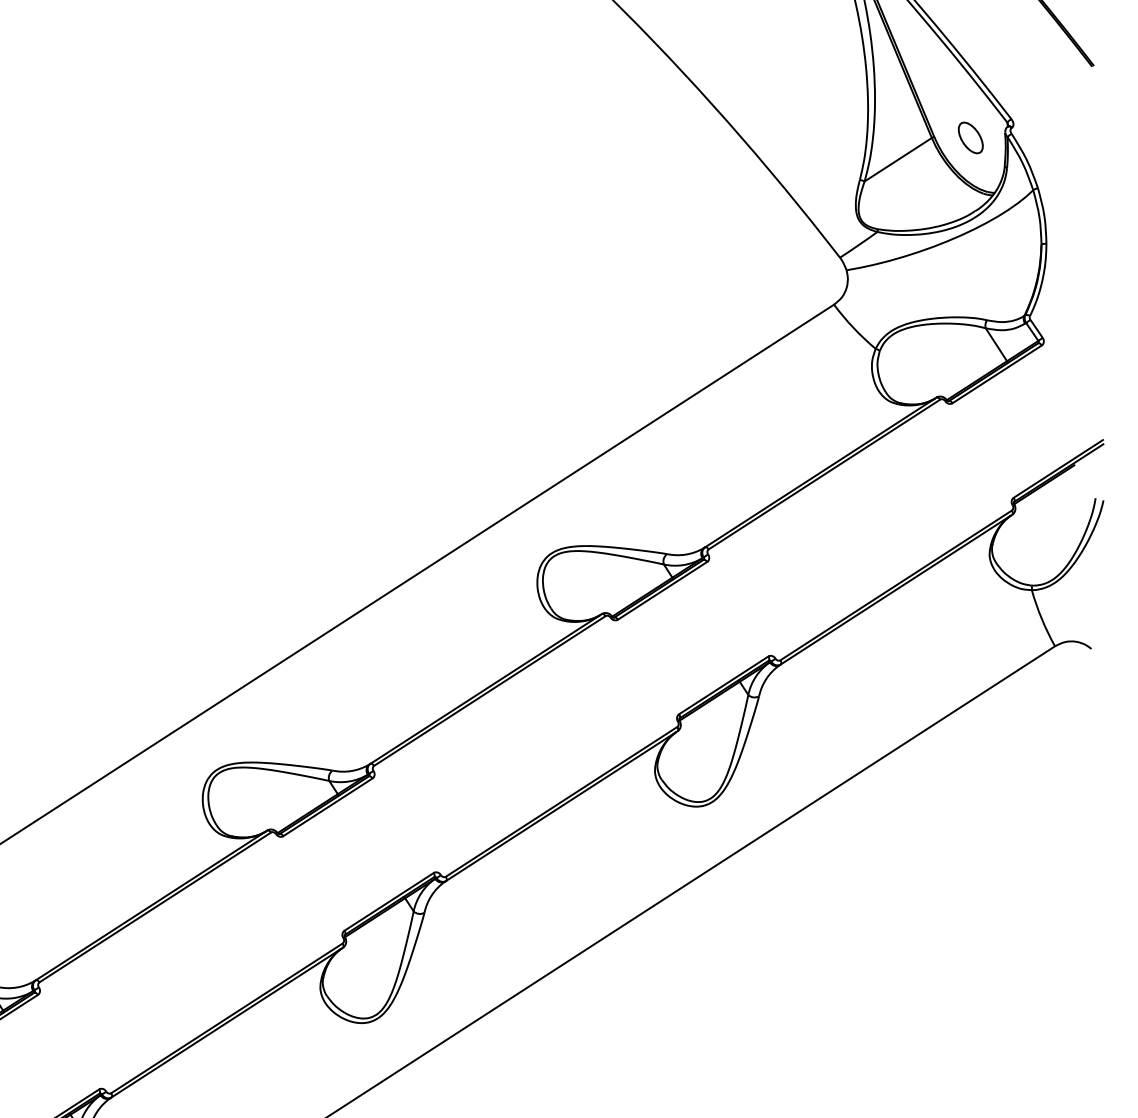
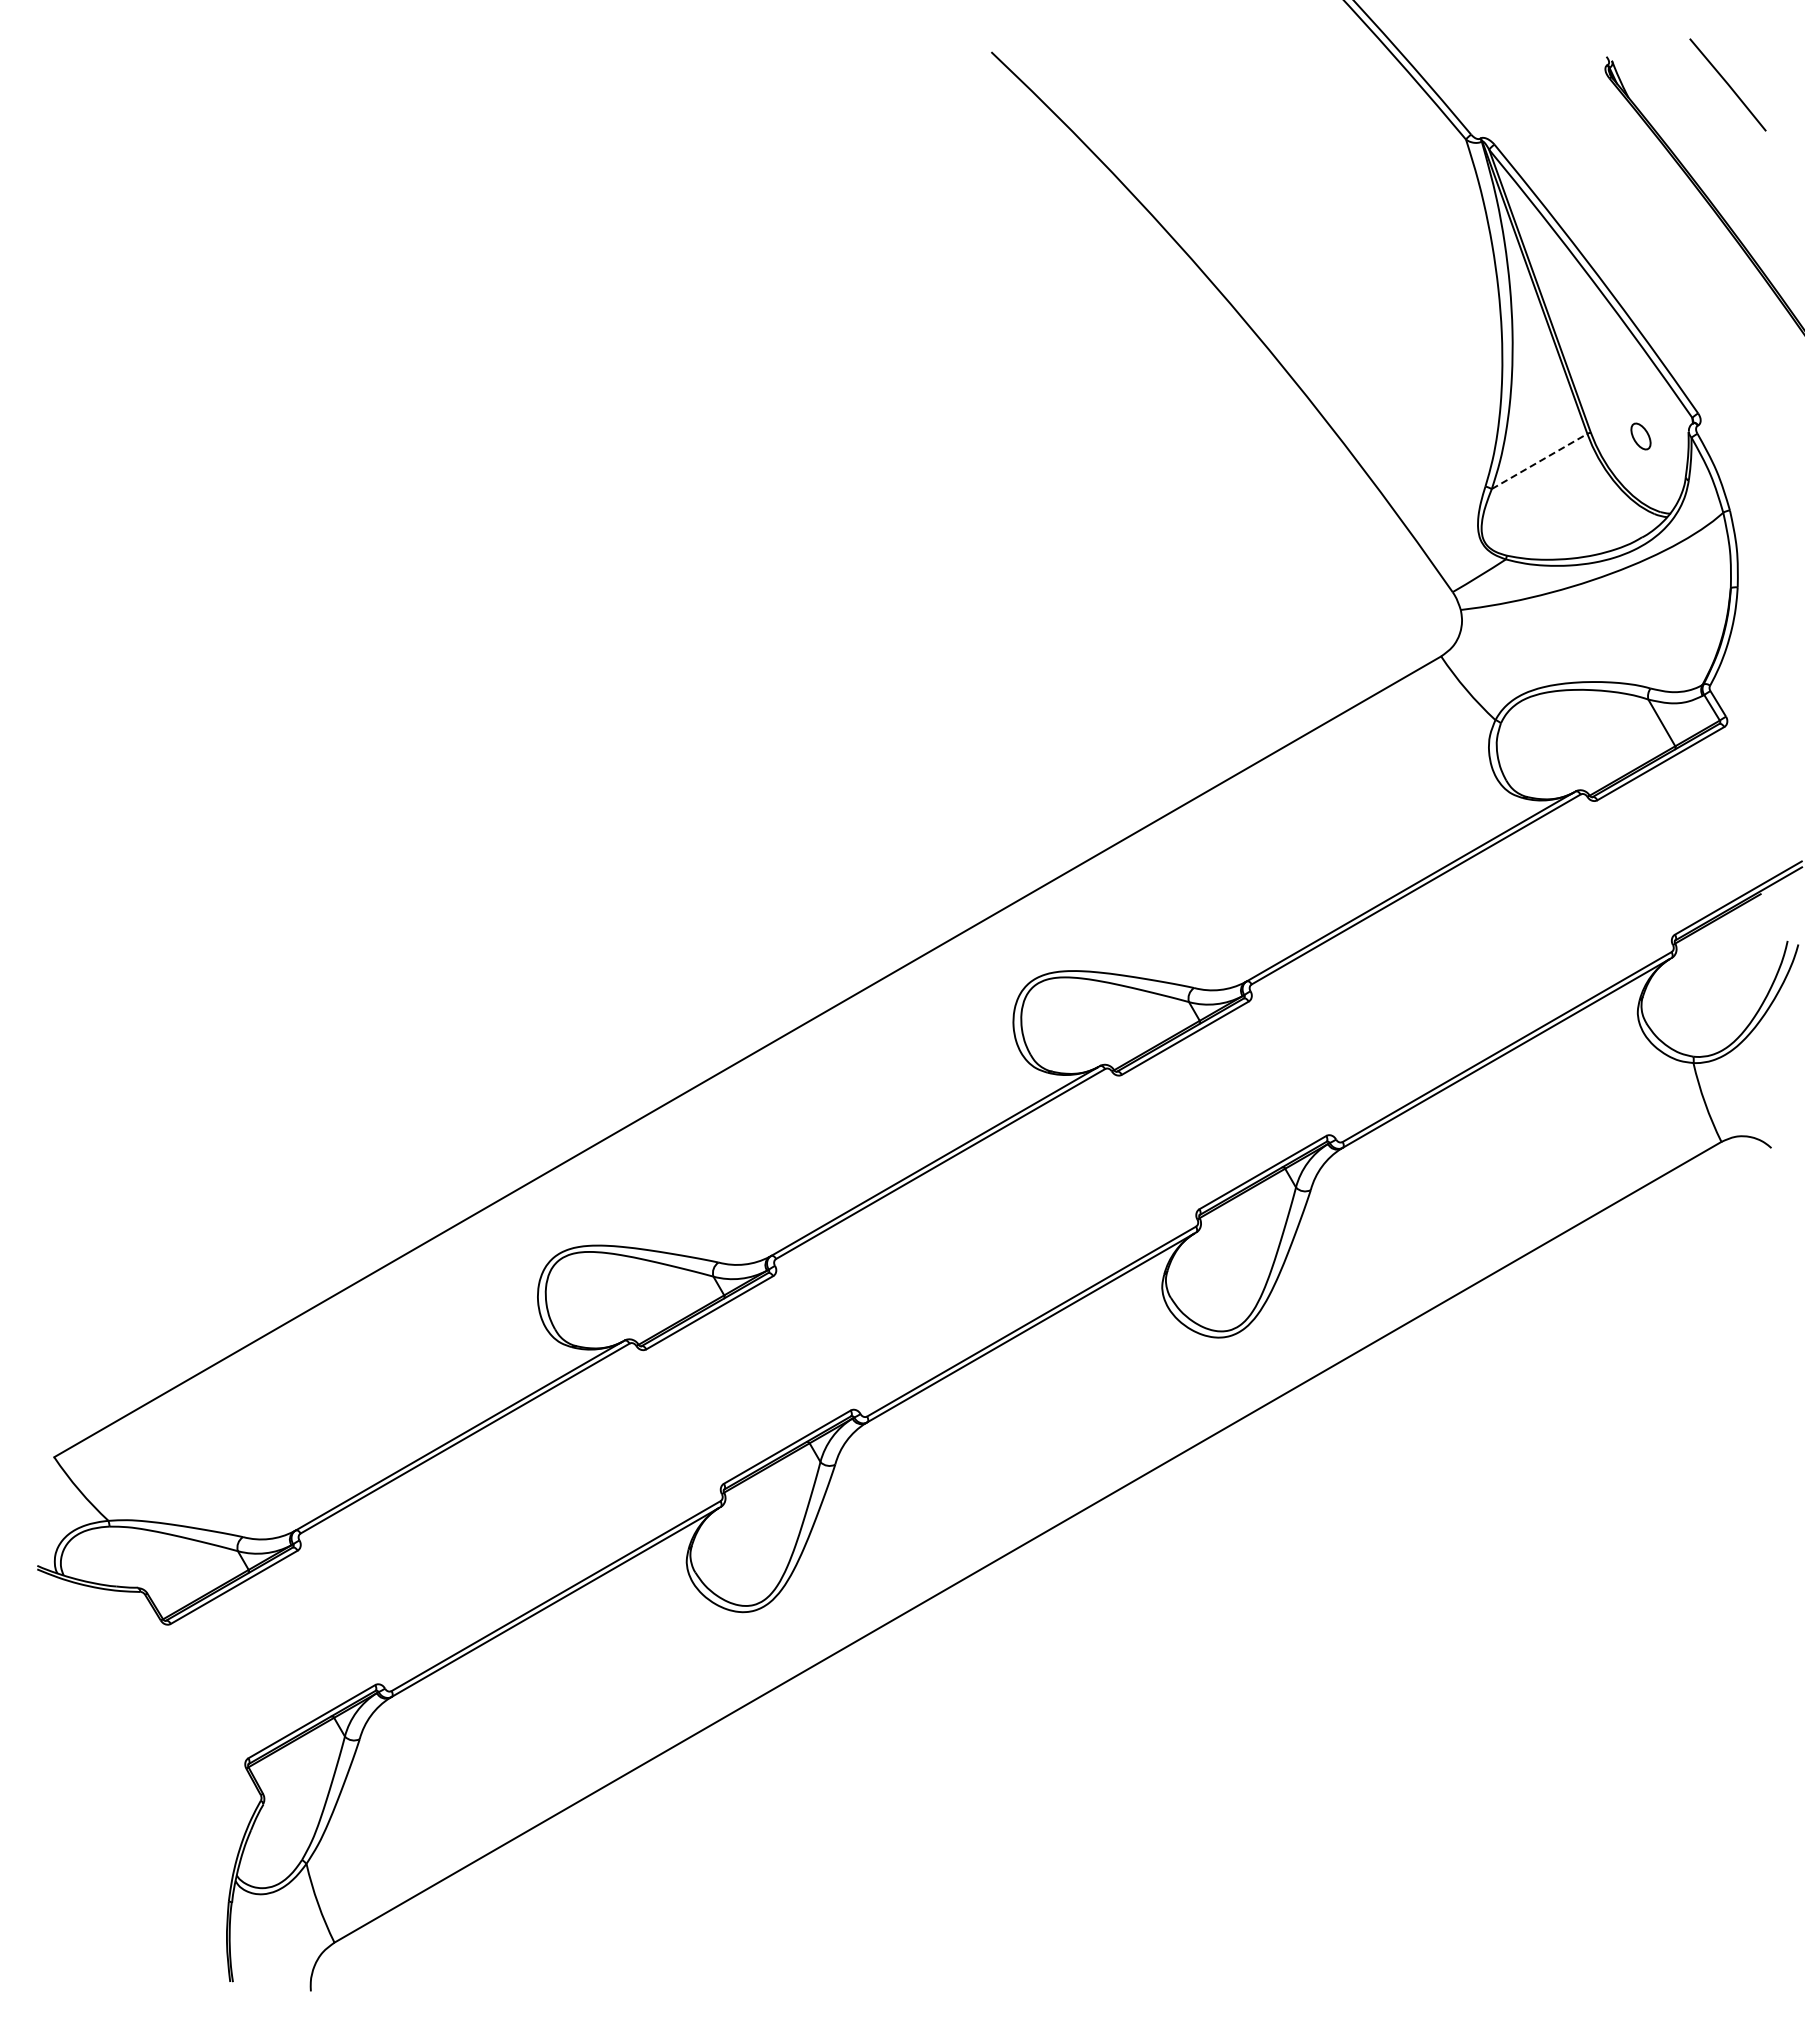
part: (970, 137) -> (1640, 436), size x0.6
line: (898, 159) -> (1540, 461), solid -> dashed

